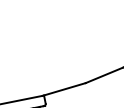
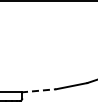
line: (63, 89) -> (38, 90), solid -> dashed

